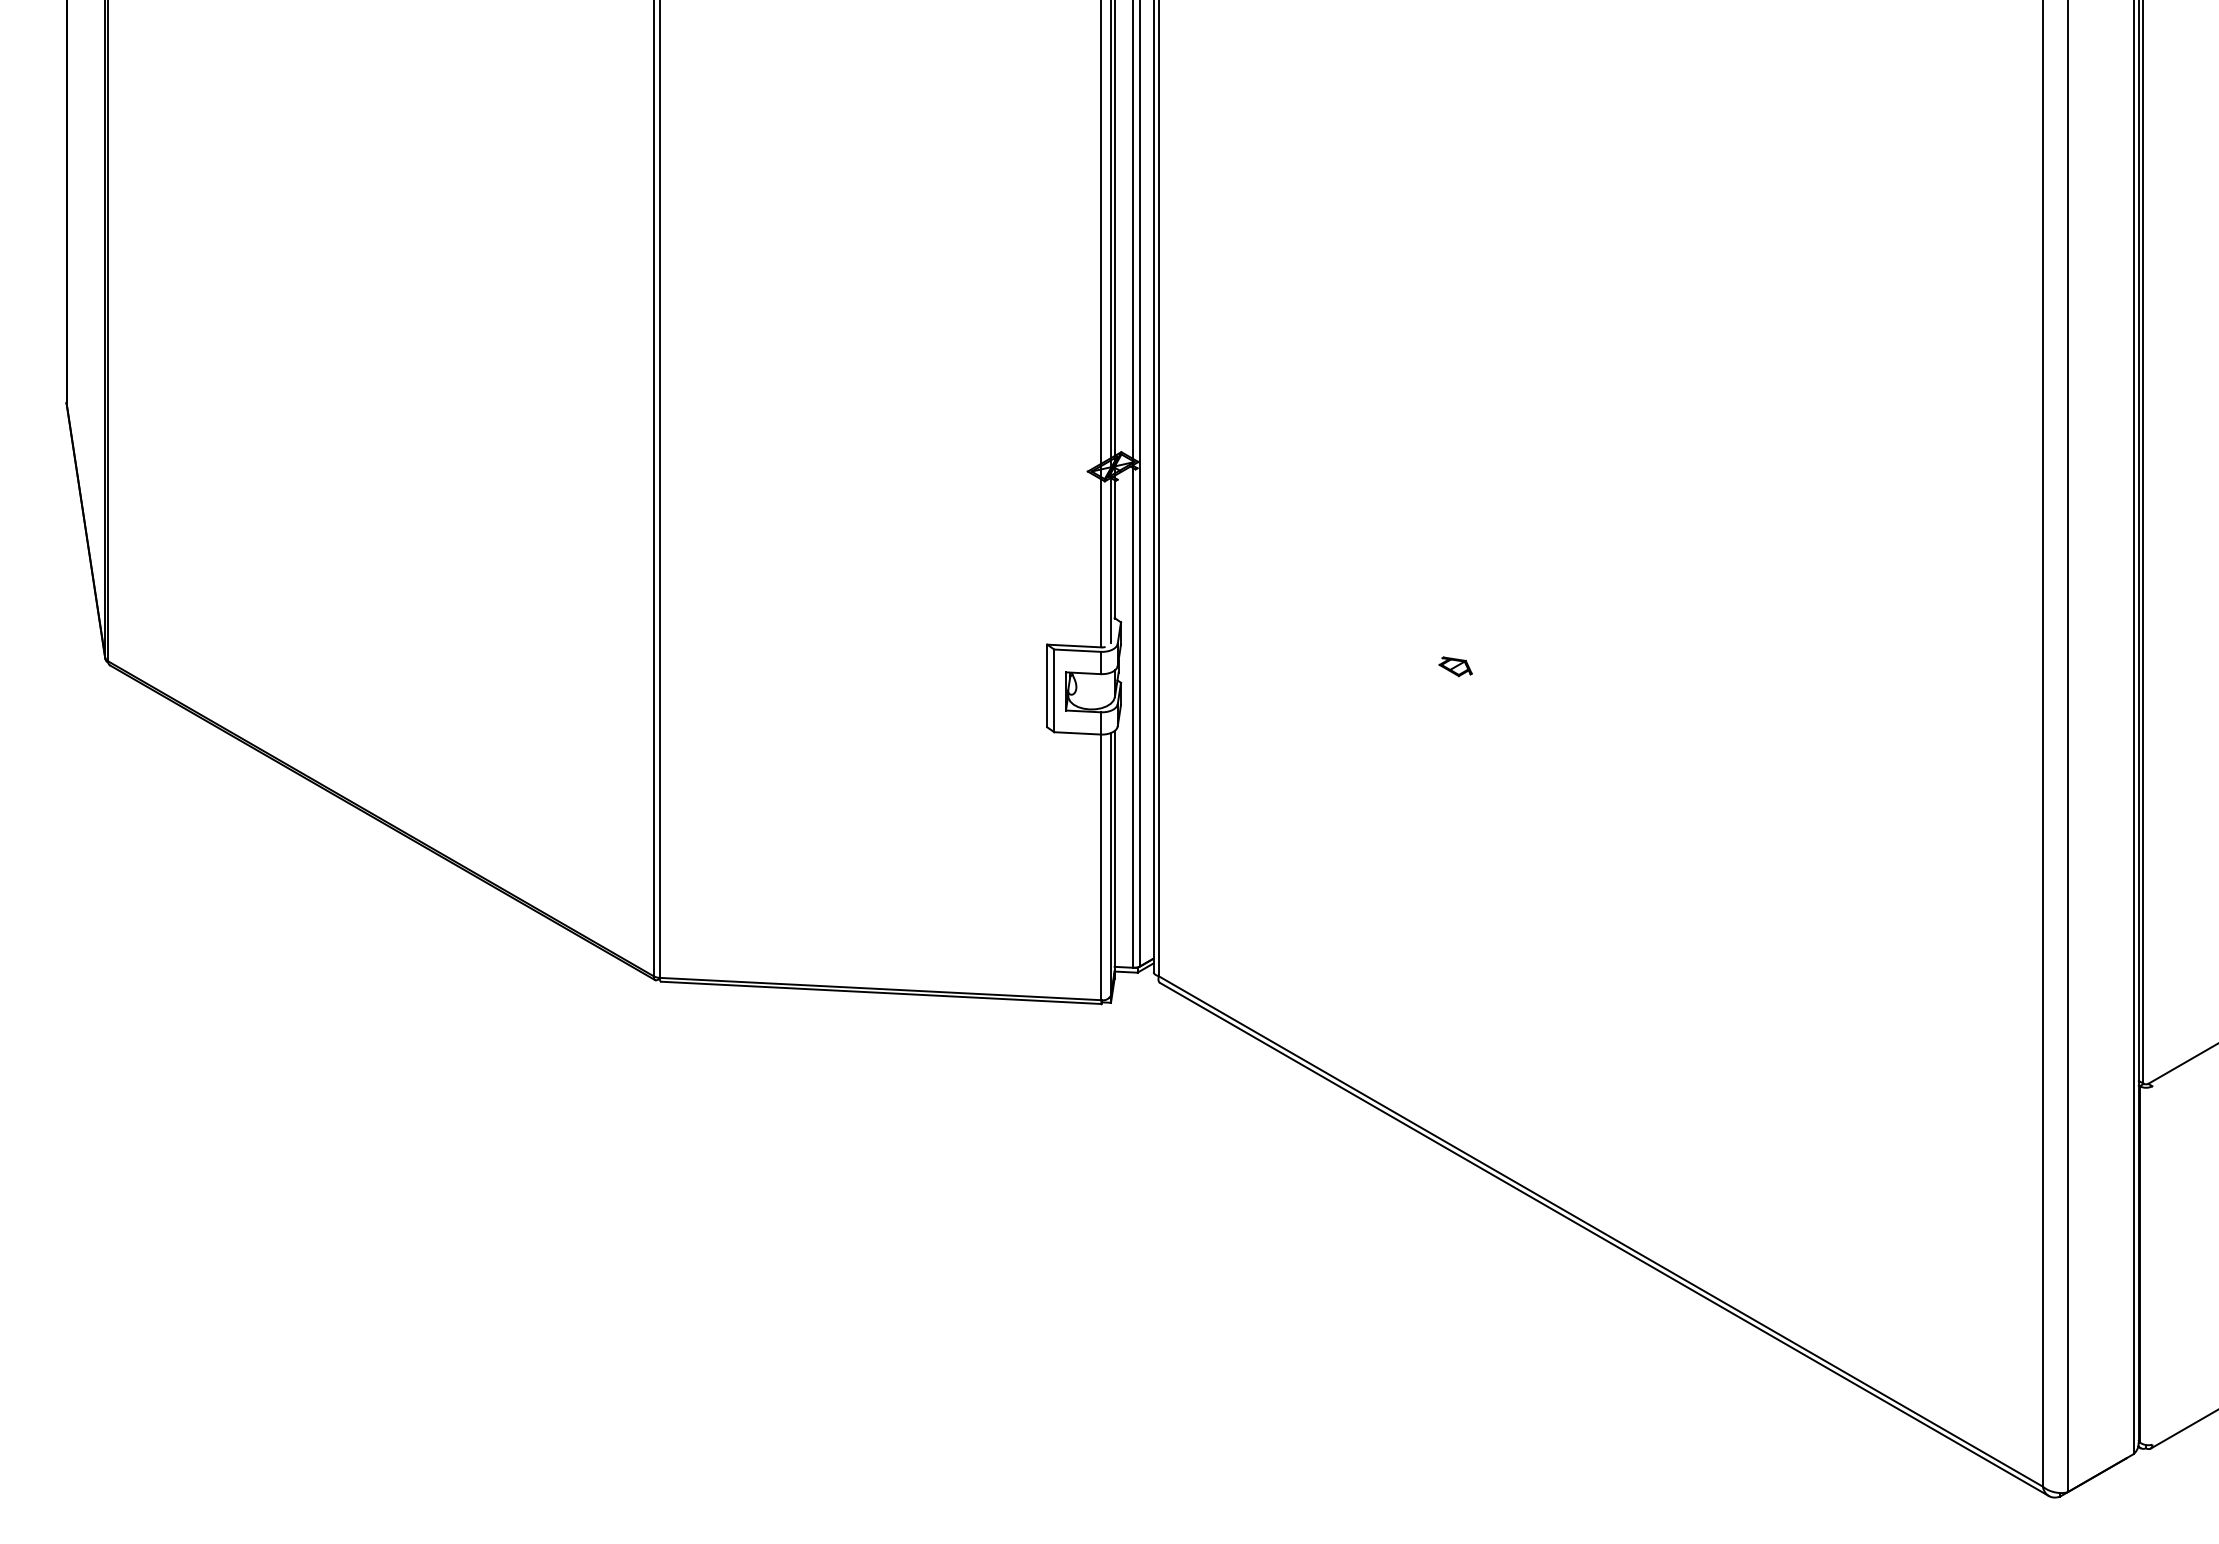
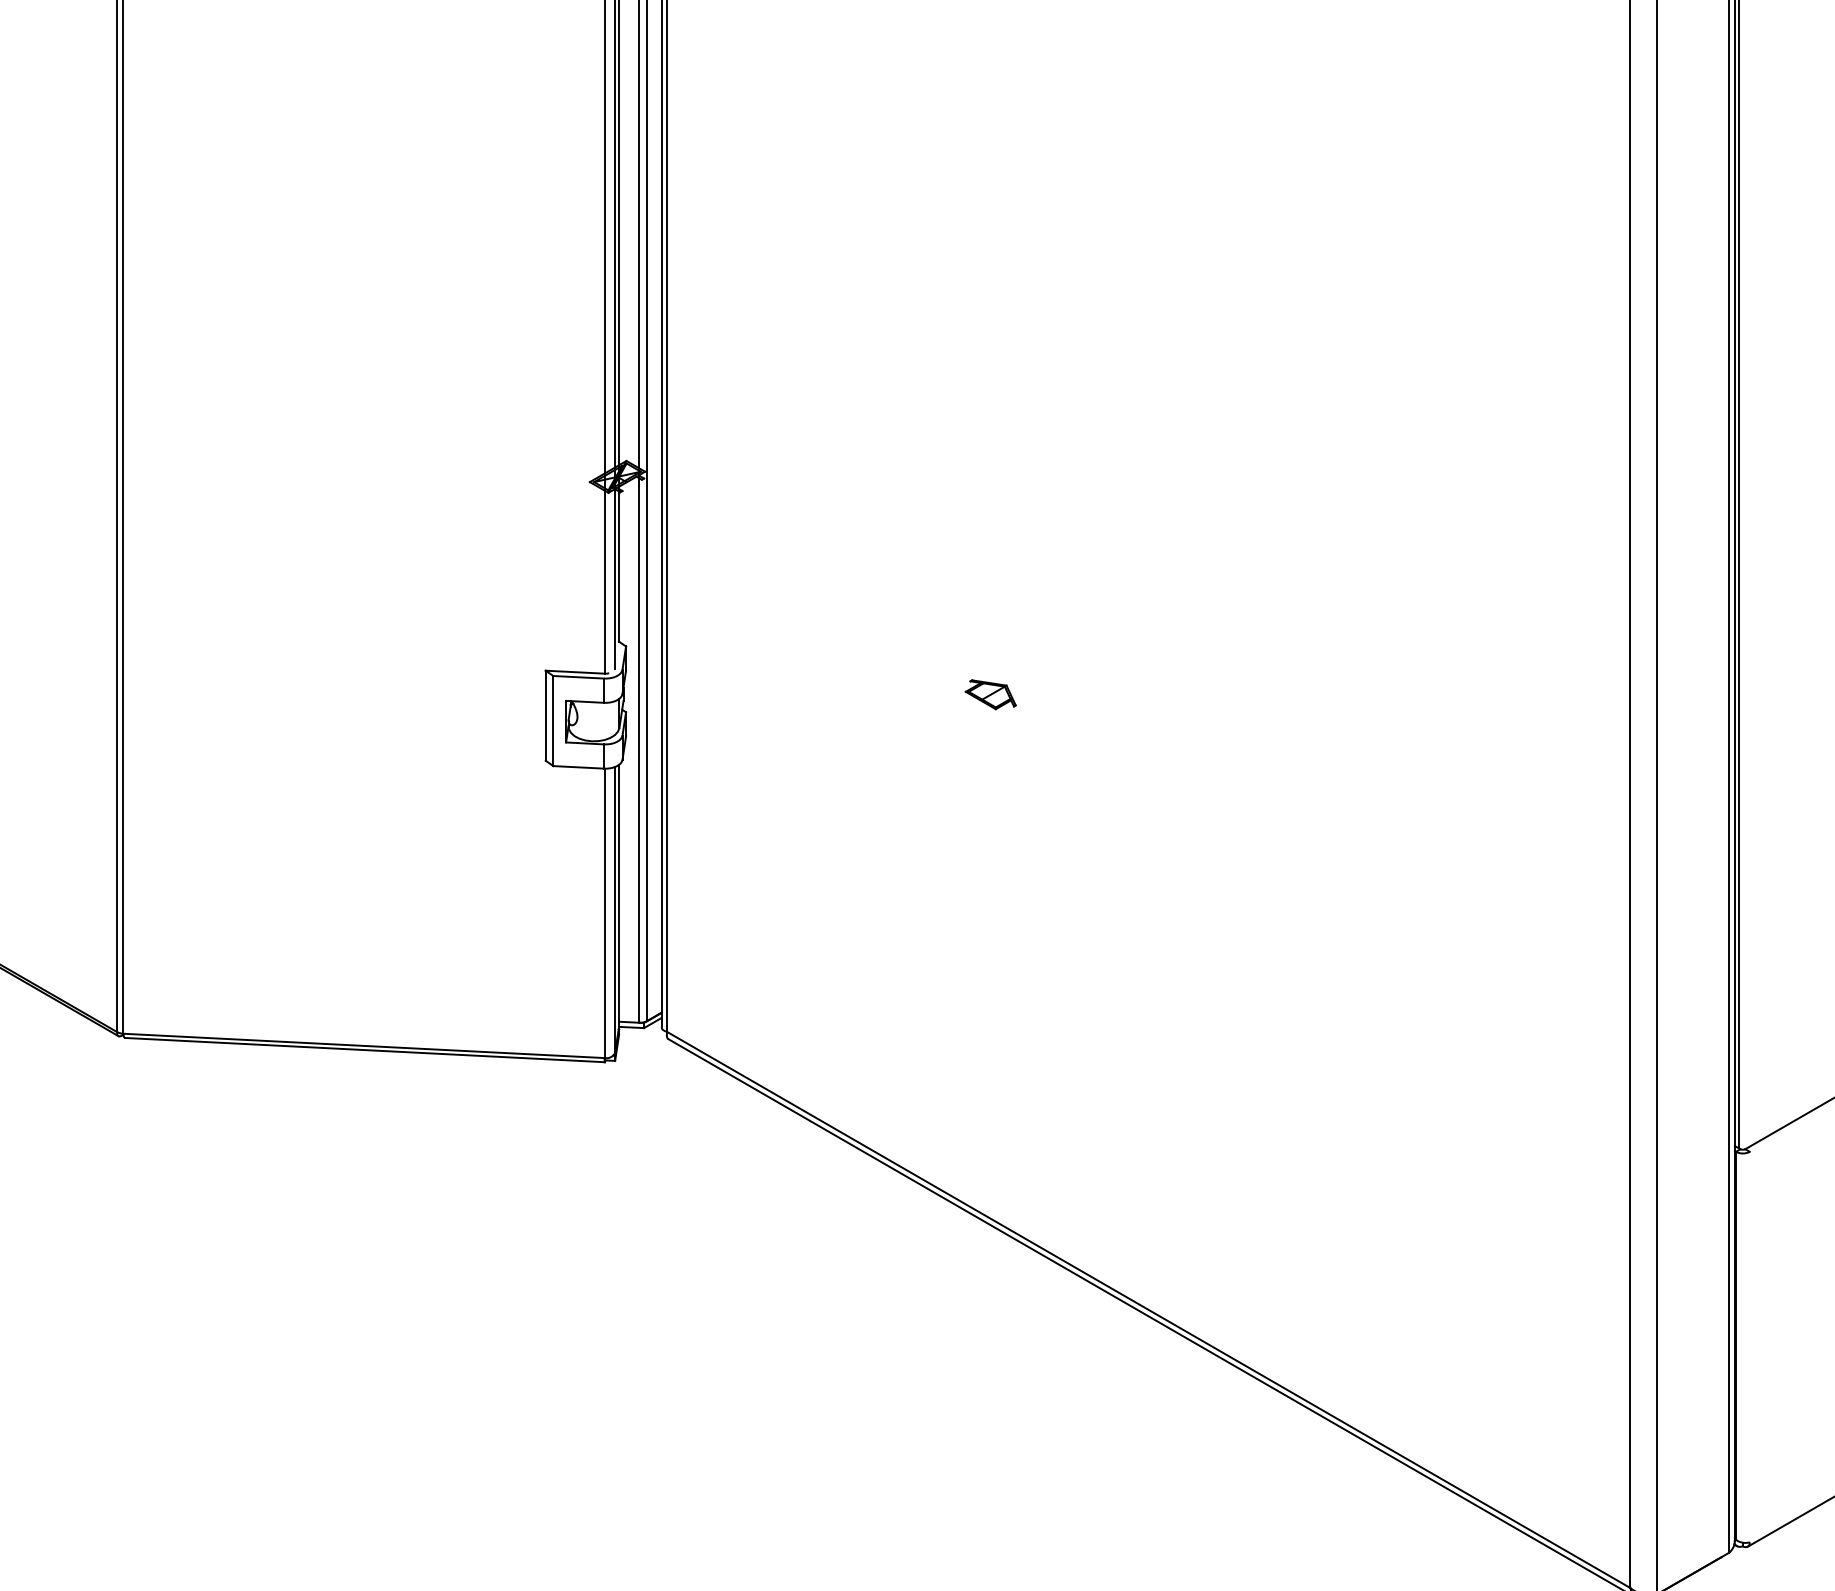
part: (1455, 666) -> (990, 694), size x1.43

